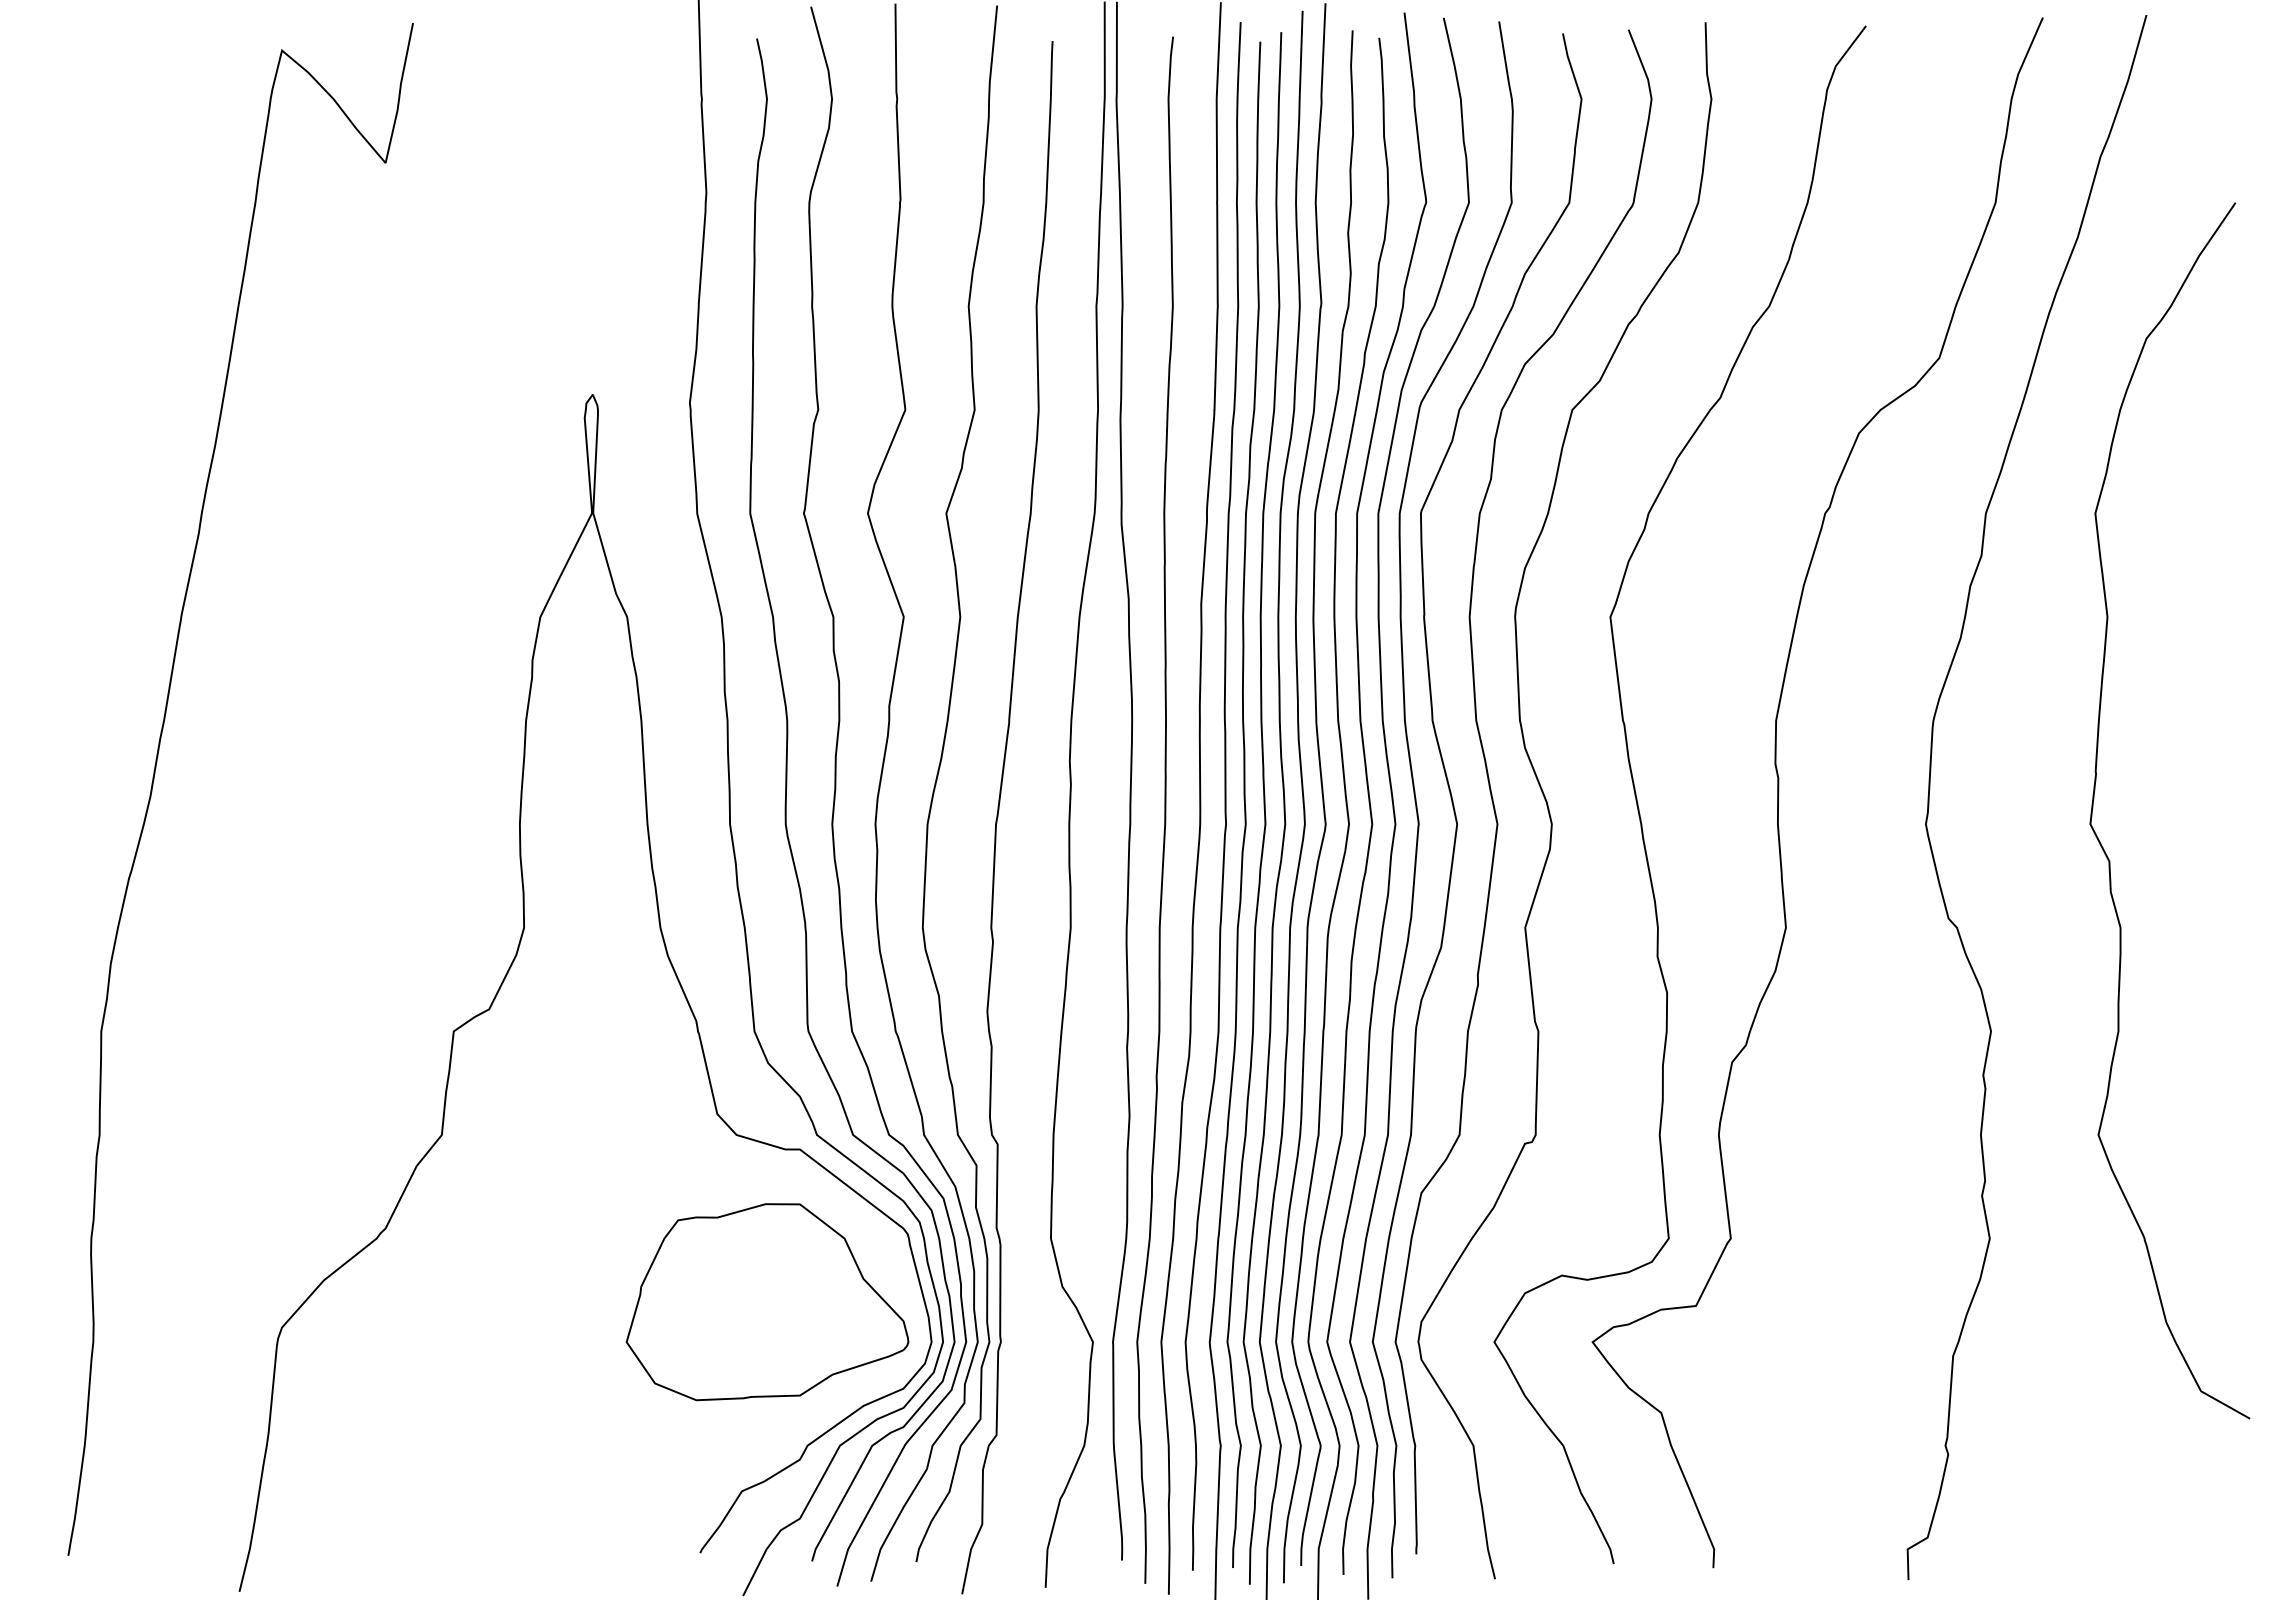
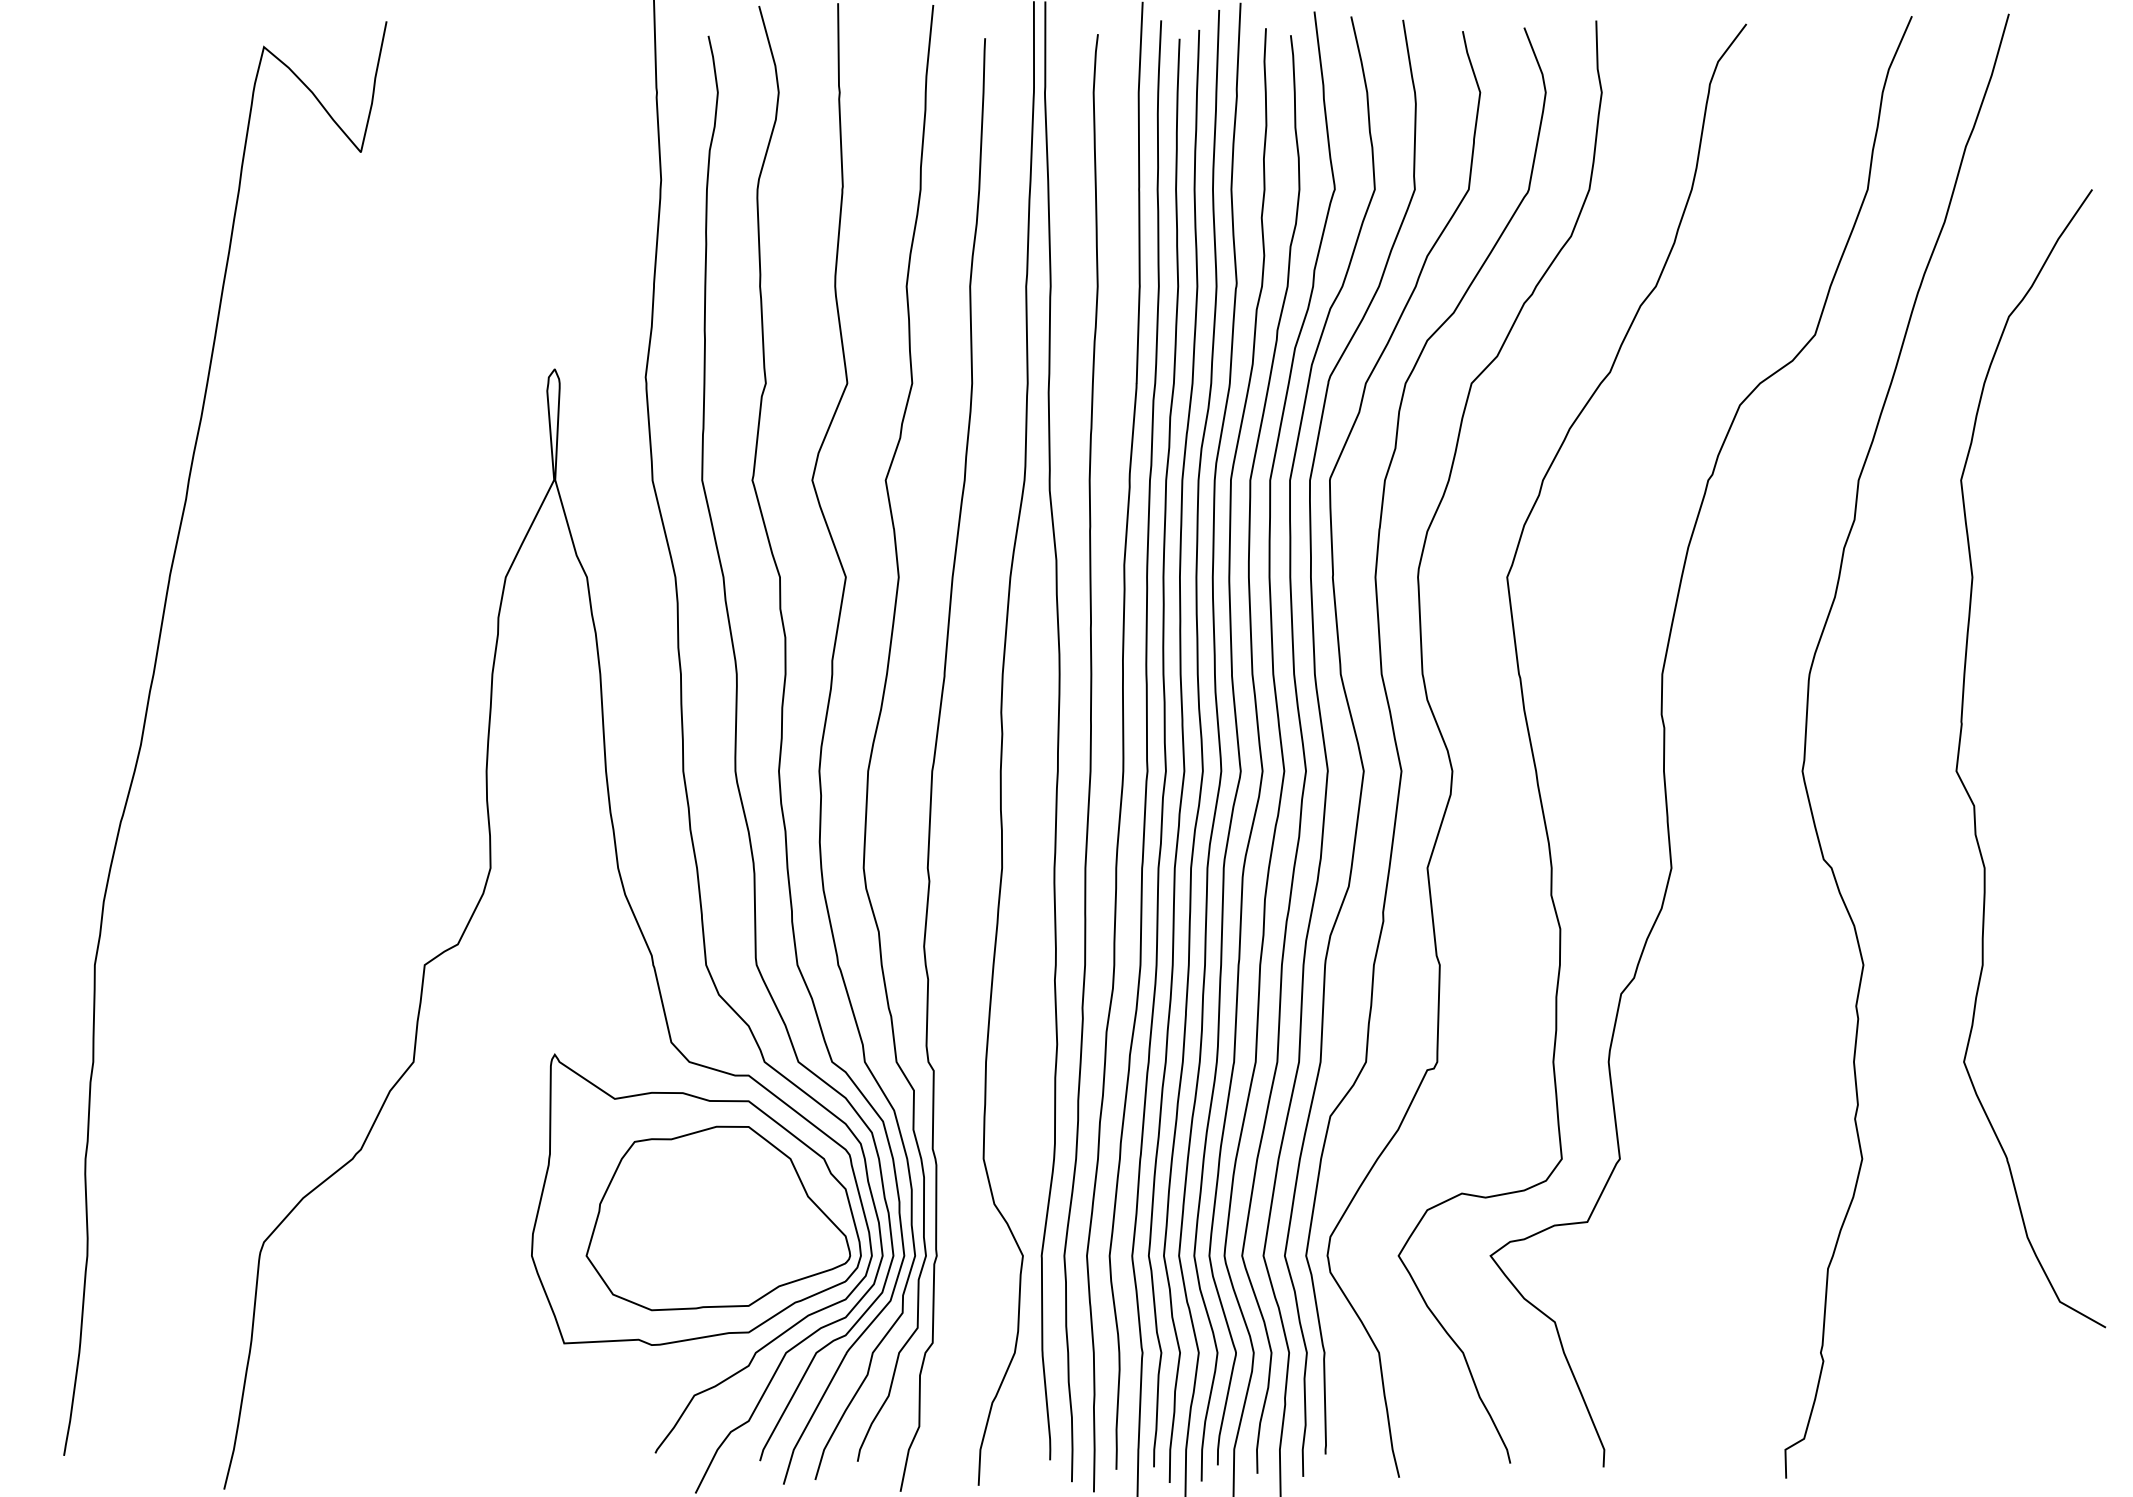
part: (743, 1281) -> (695, 1199), added

